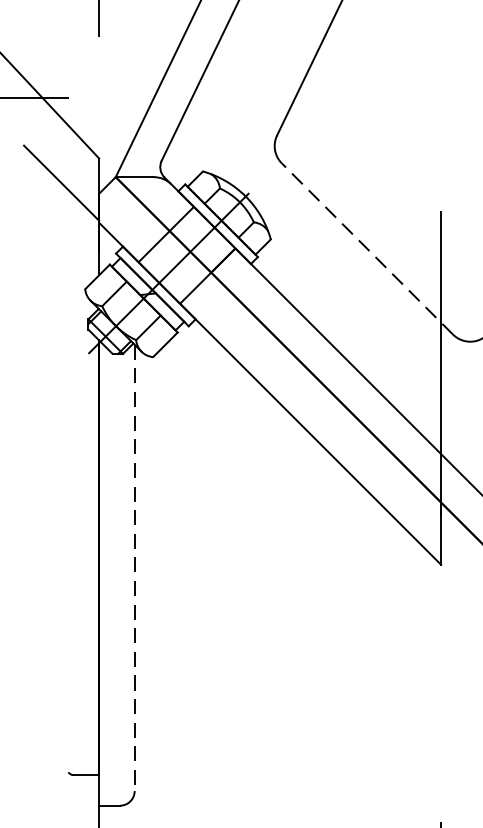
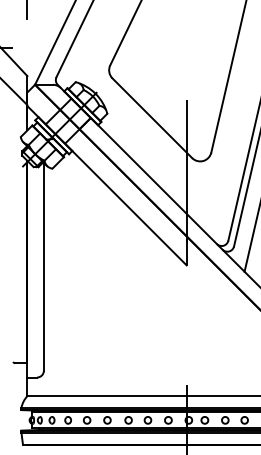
line: (365, 247) -> (151, 117), dashed -> solid
line: (133, 567) -> (43, 266), dashed -> solid

